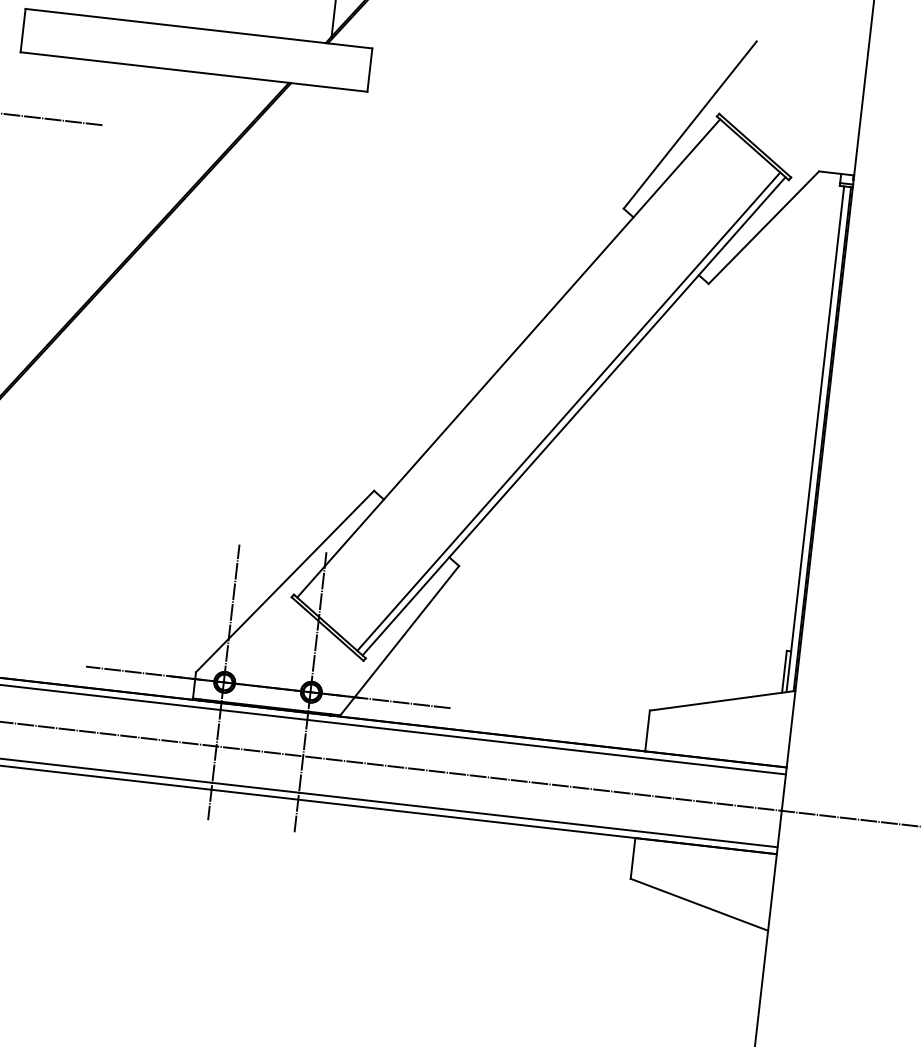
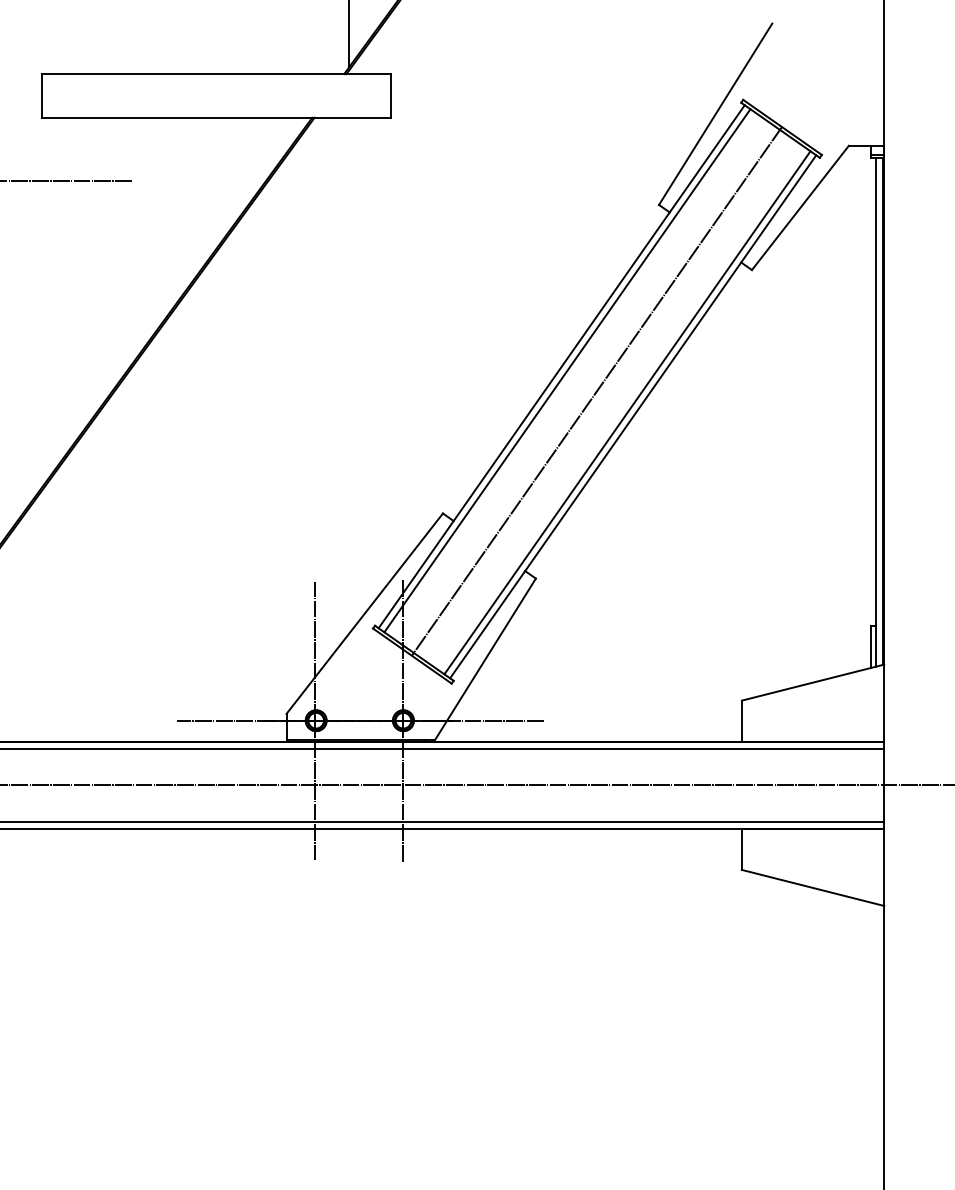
line: (514, 362) -> (567, 370), added
line: (540, 387) -> (596, 391), added

